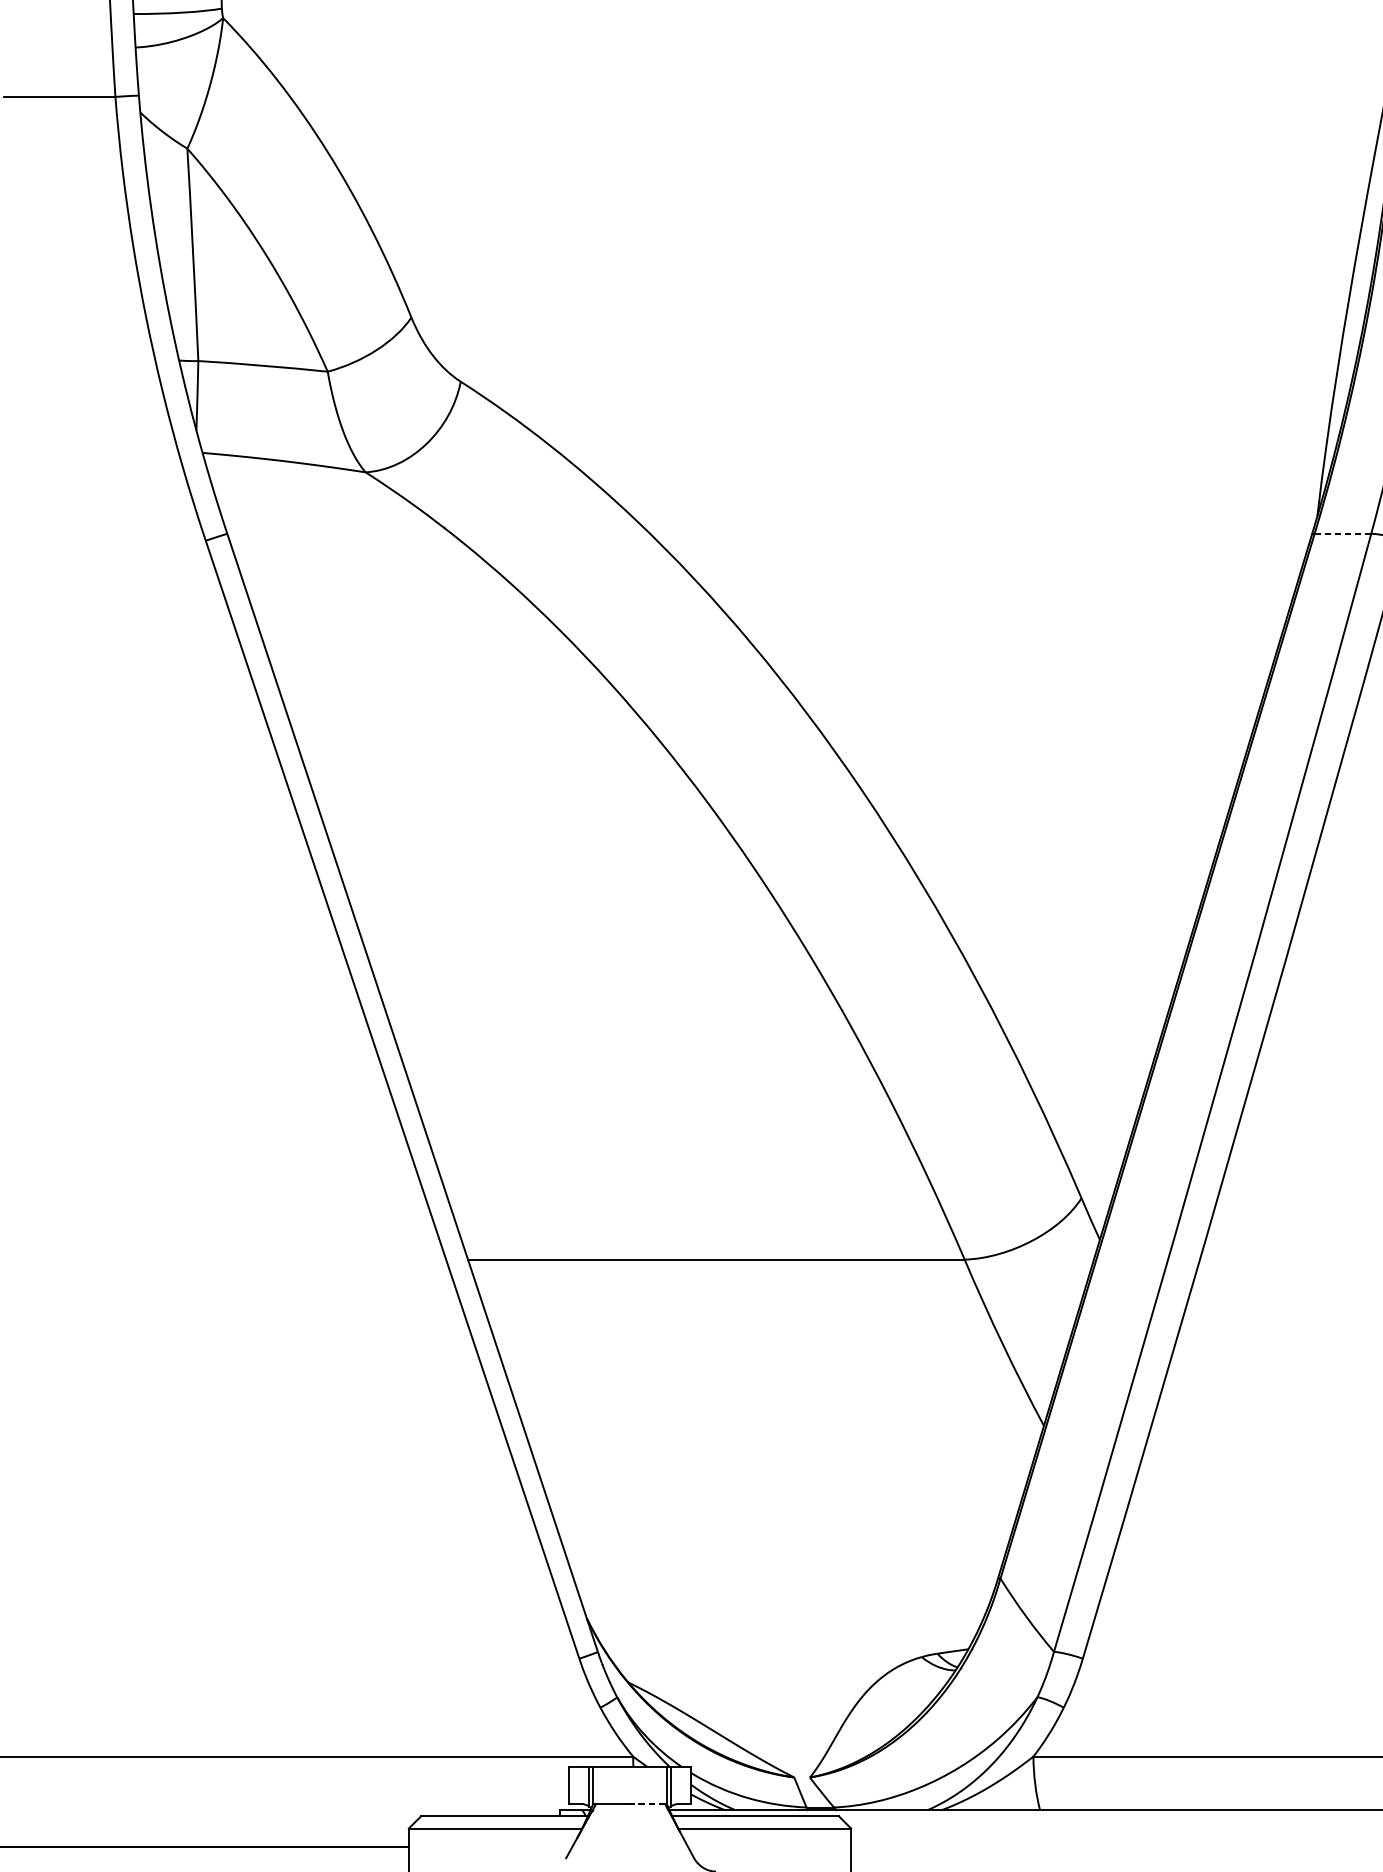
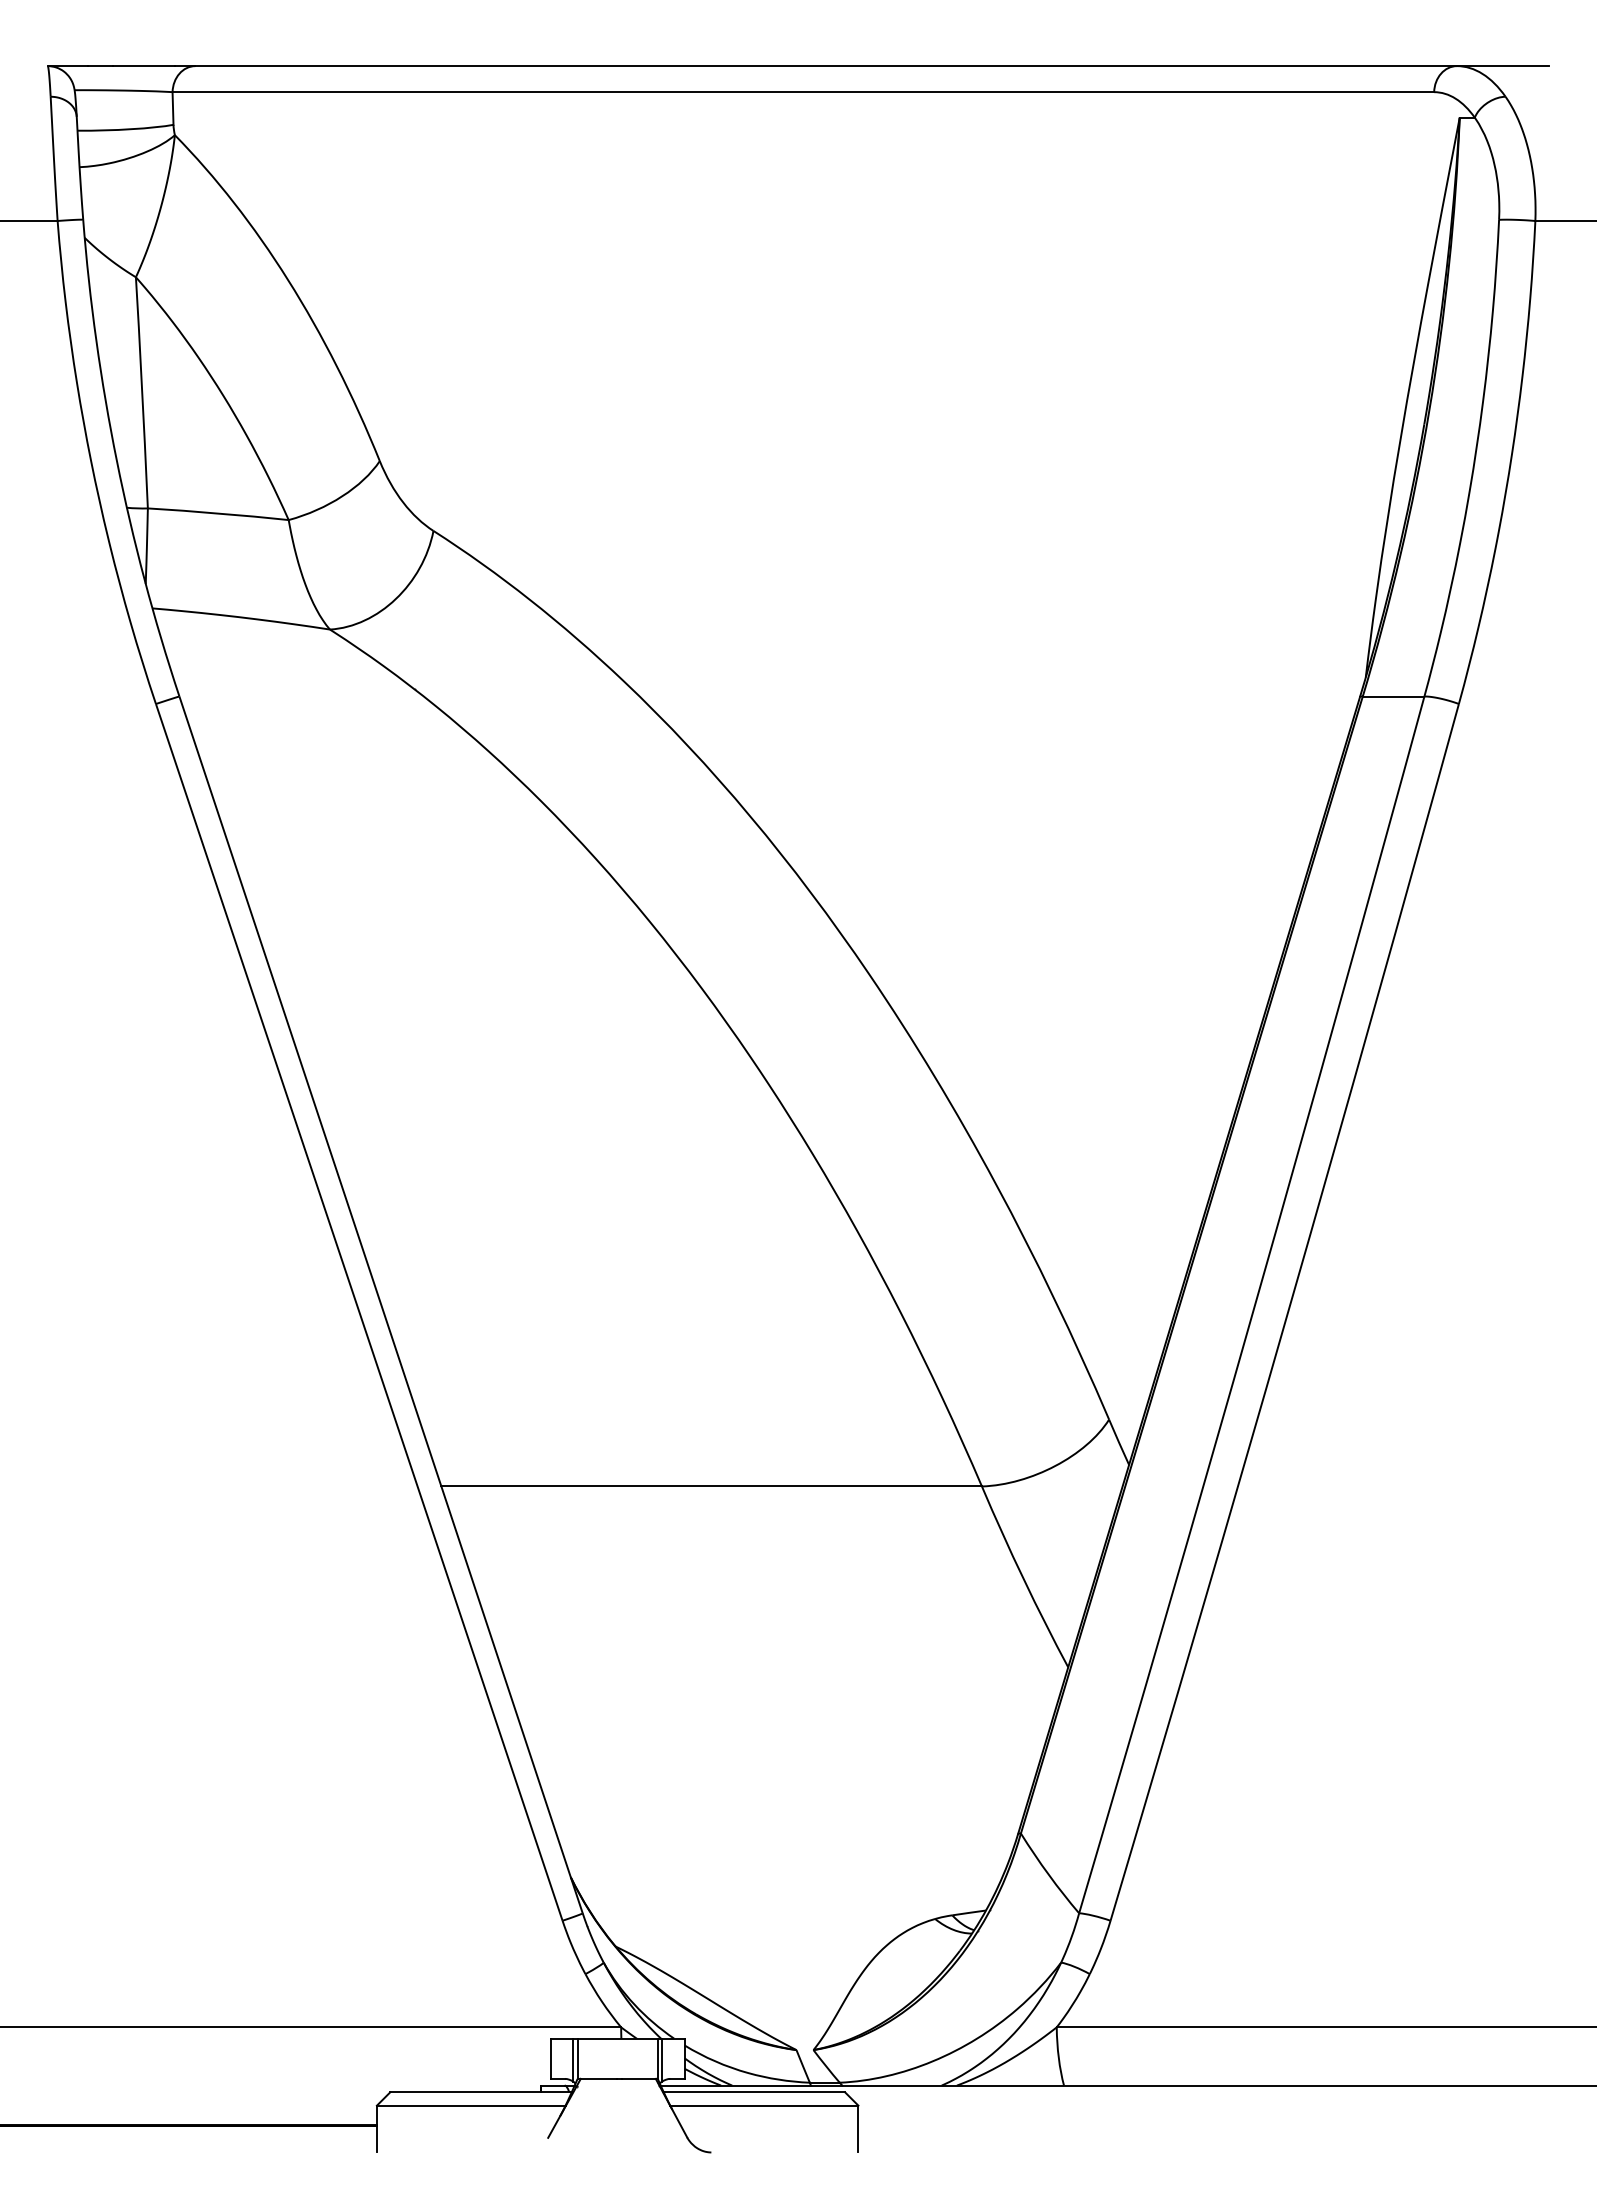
line: (1342, 533) -> (1393, 696), dashed -> solid
line: (649, 1803) -> (638, 2078), dashed -> solid

